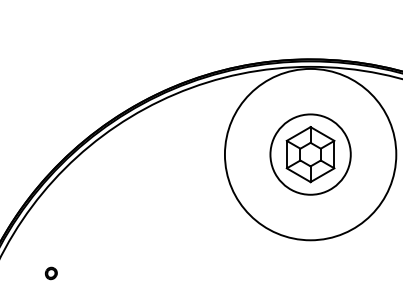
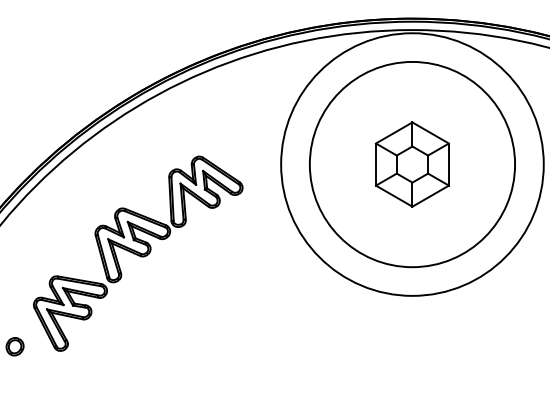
circle: (310, 154) -> (412, 164), size x1.67
part: (131, 212) -> (137, 253), added

